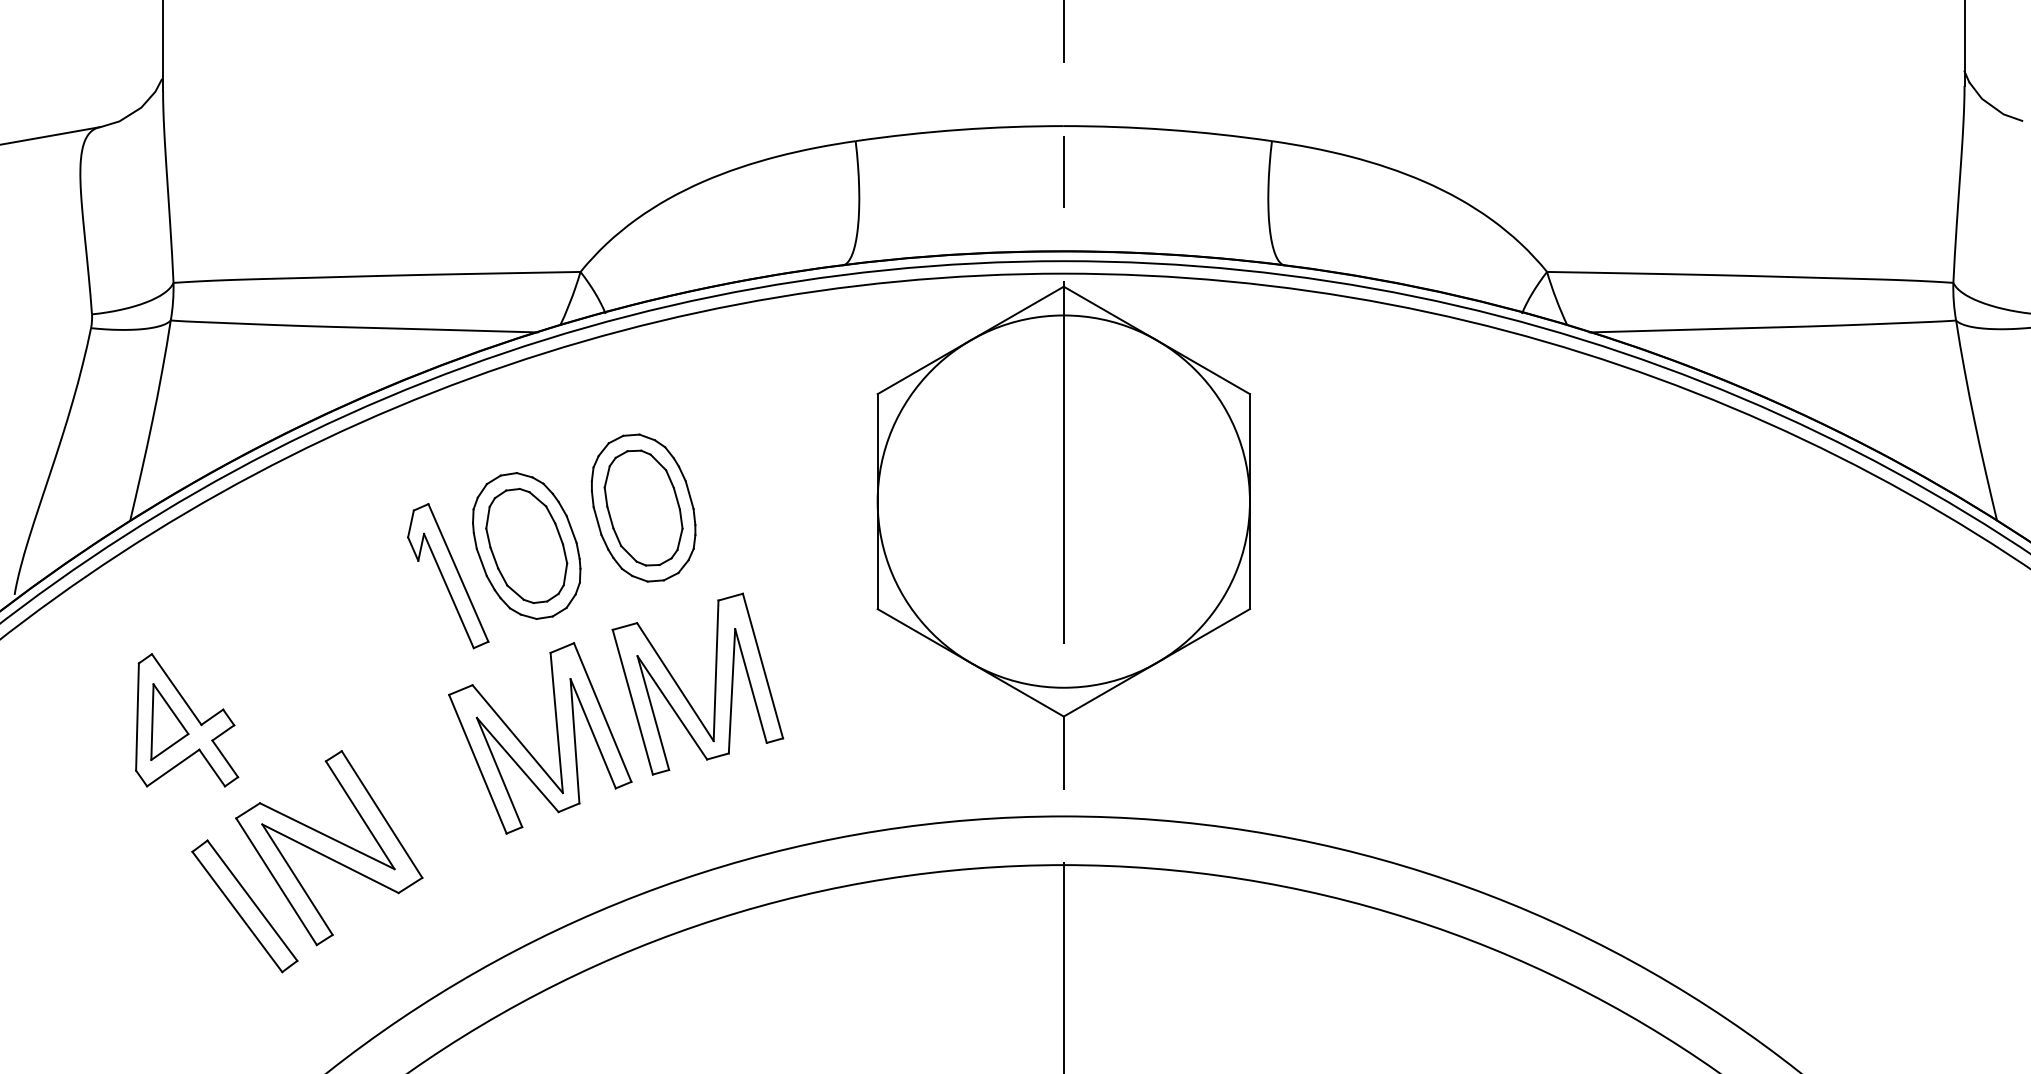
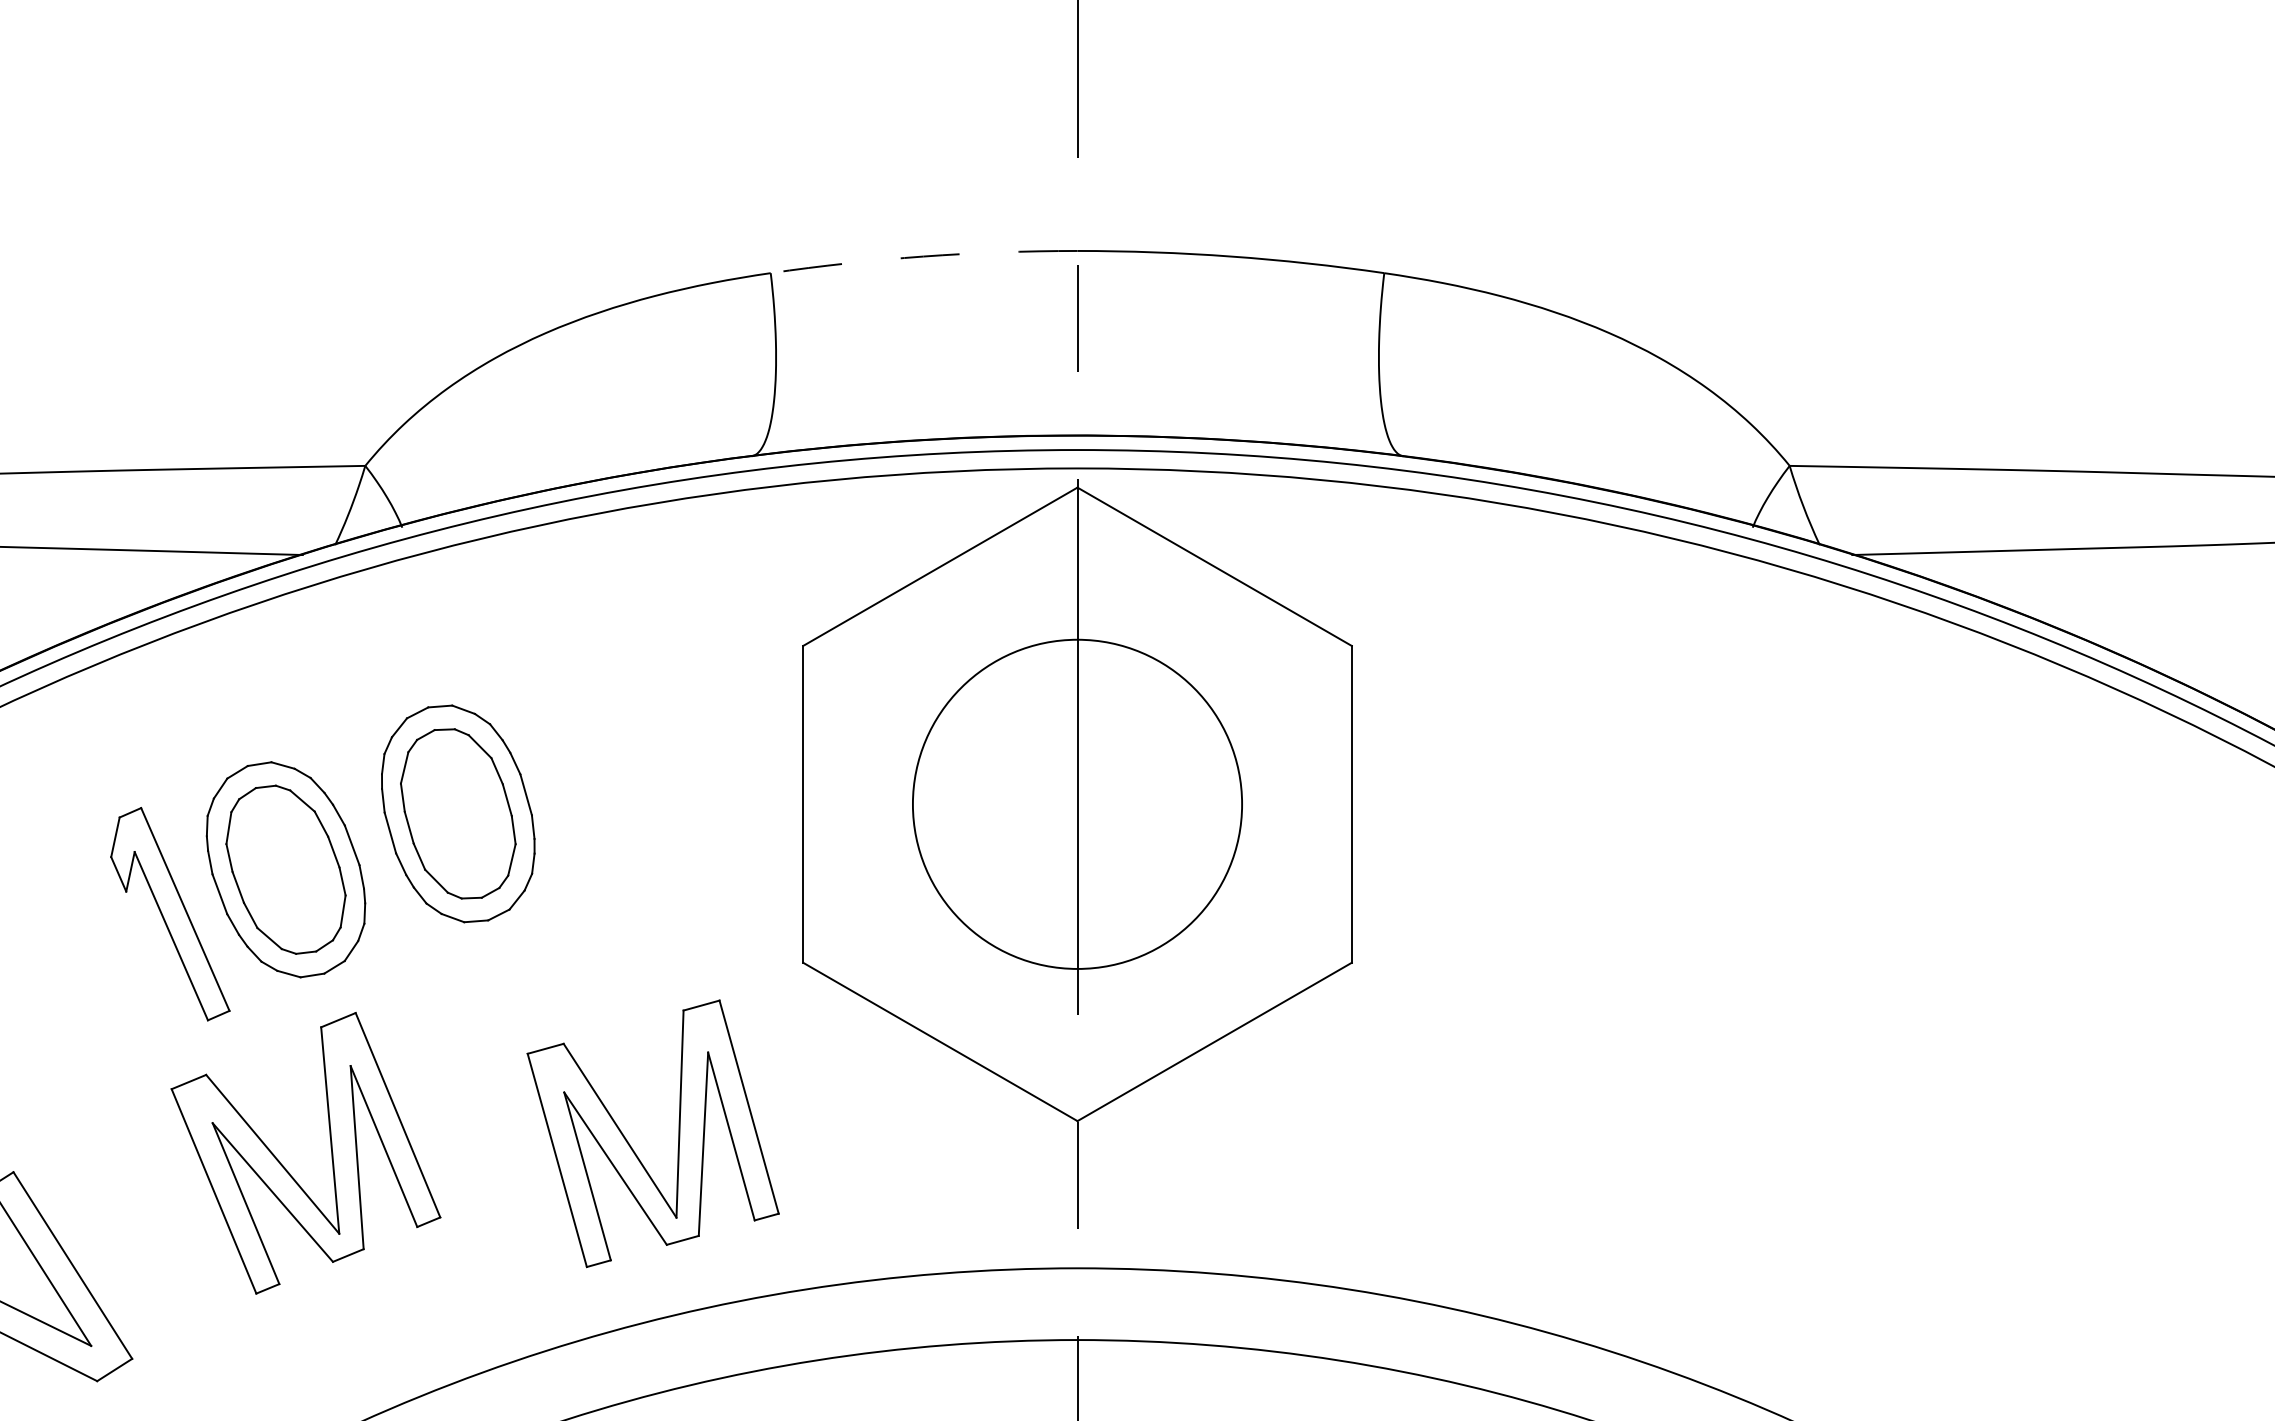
arc: (959, 129) -> (923, 255), solid -> dashed
circle: (1063, 501) -> (1077, 804), size x0.6
part: (683, 692) -> (631, 1146), moved

